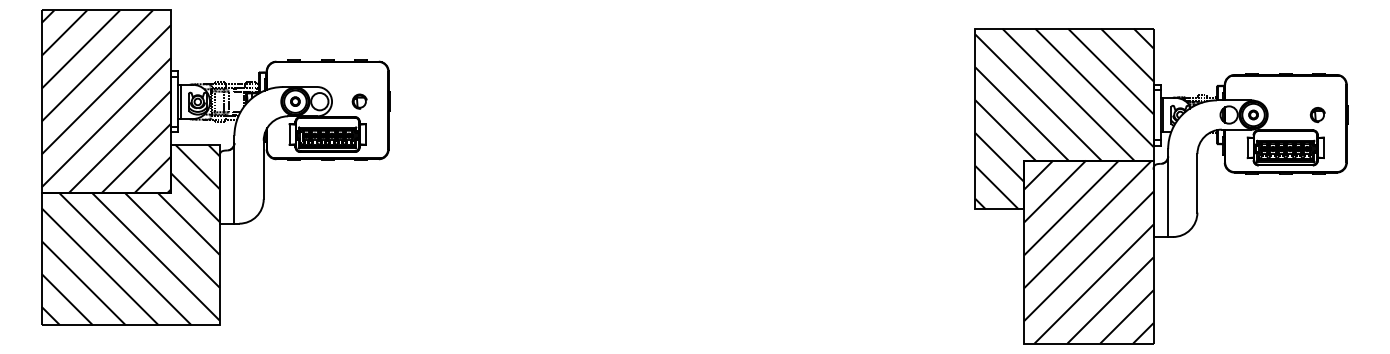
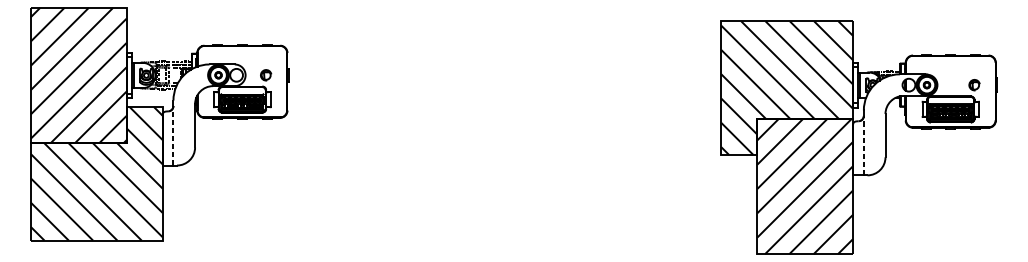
line: (234, 182) -> (173, 135), solid -> dashed
line: (1168, 196) -> (864, 145), solid -> dashed

